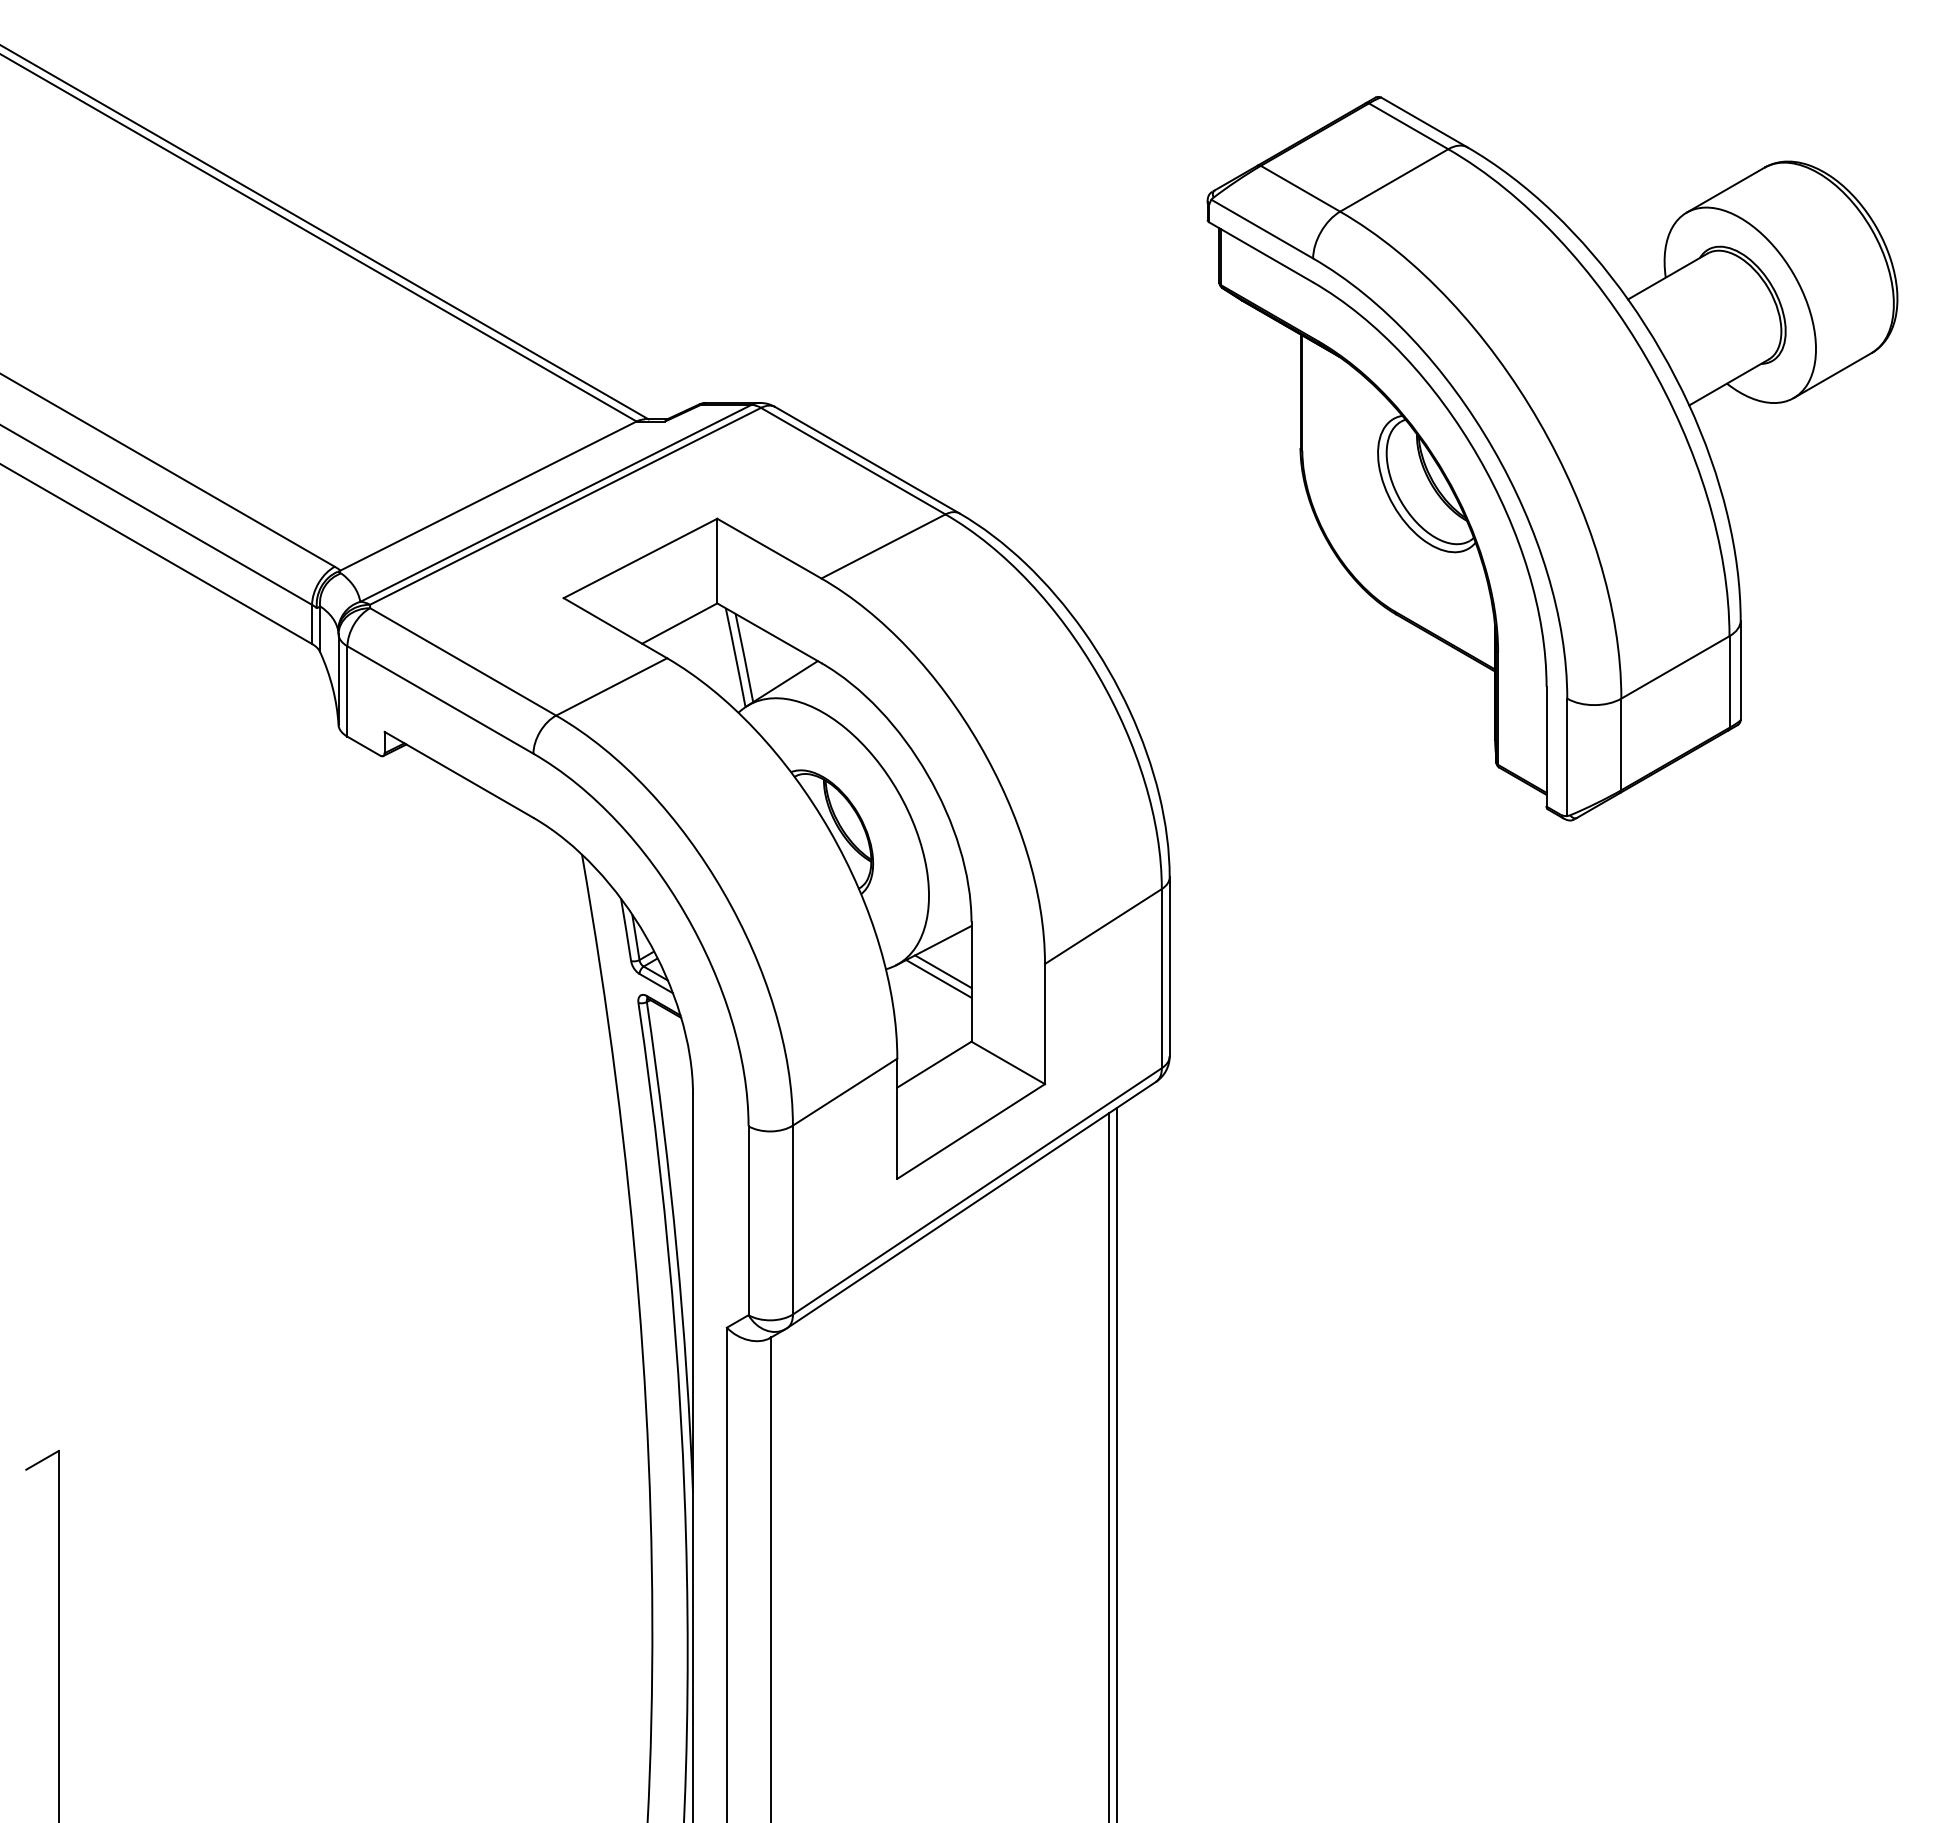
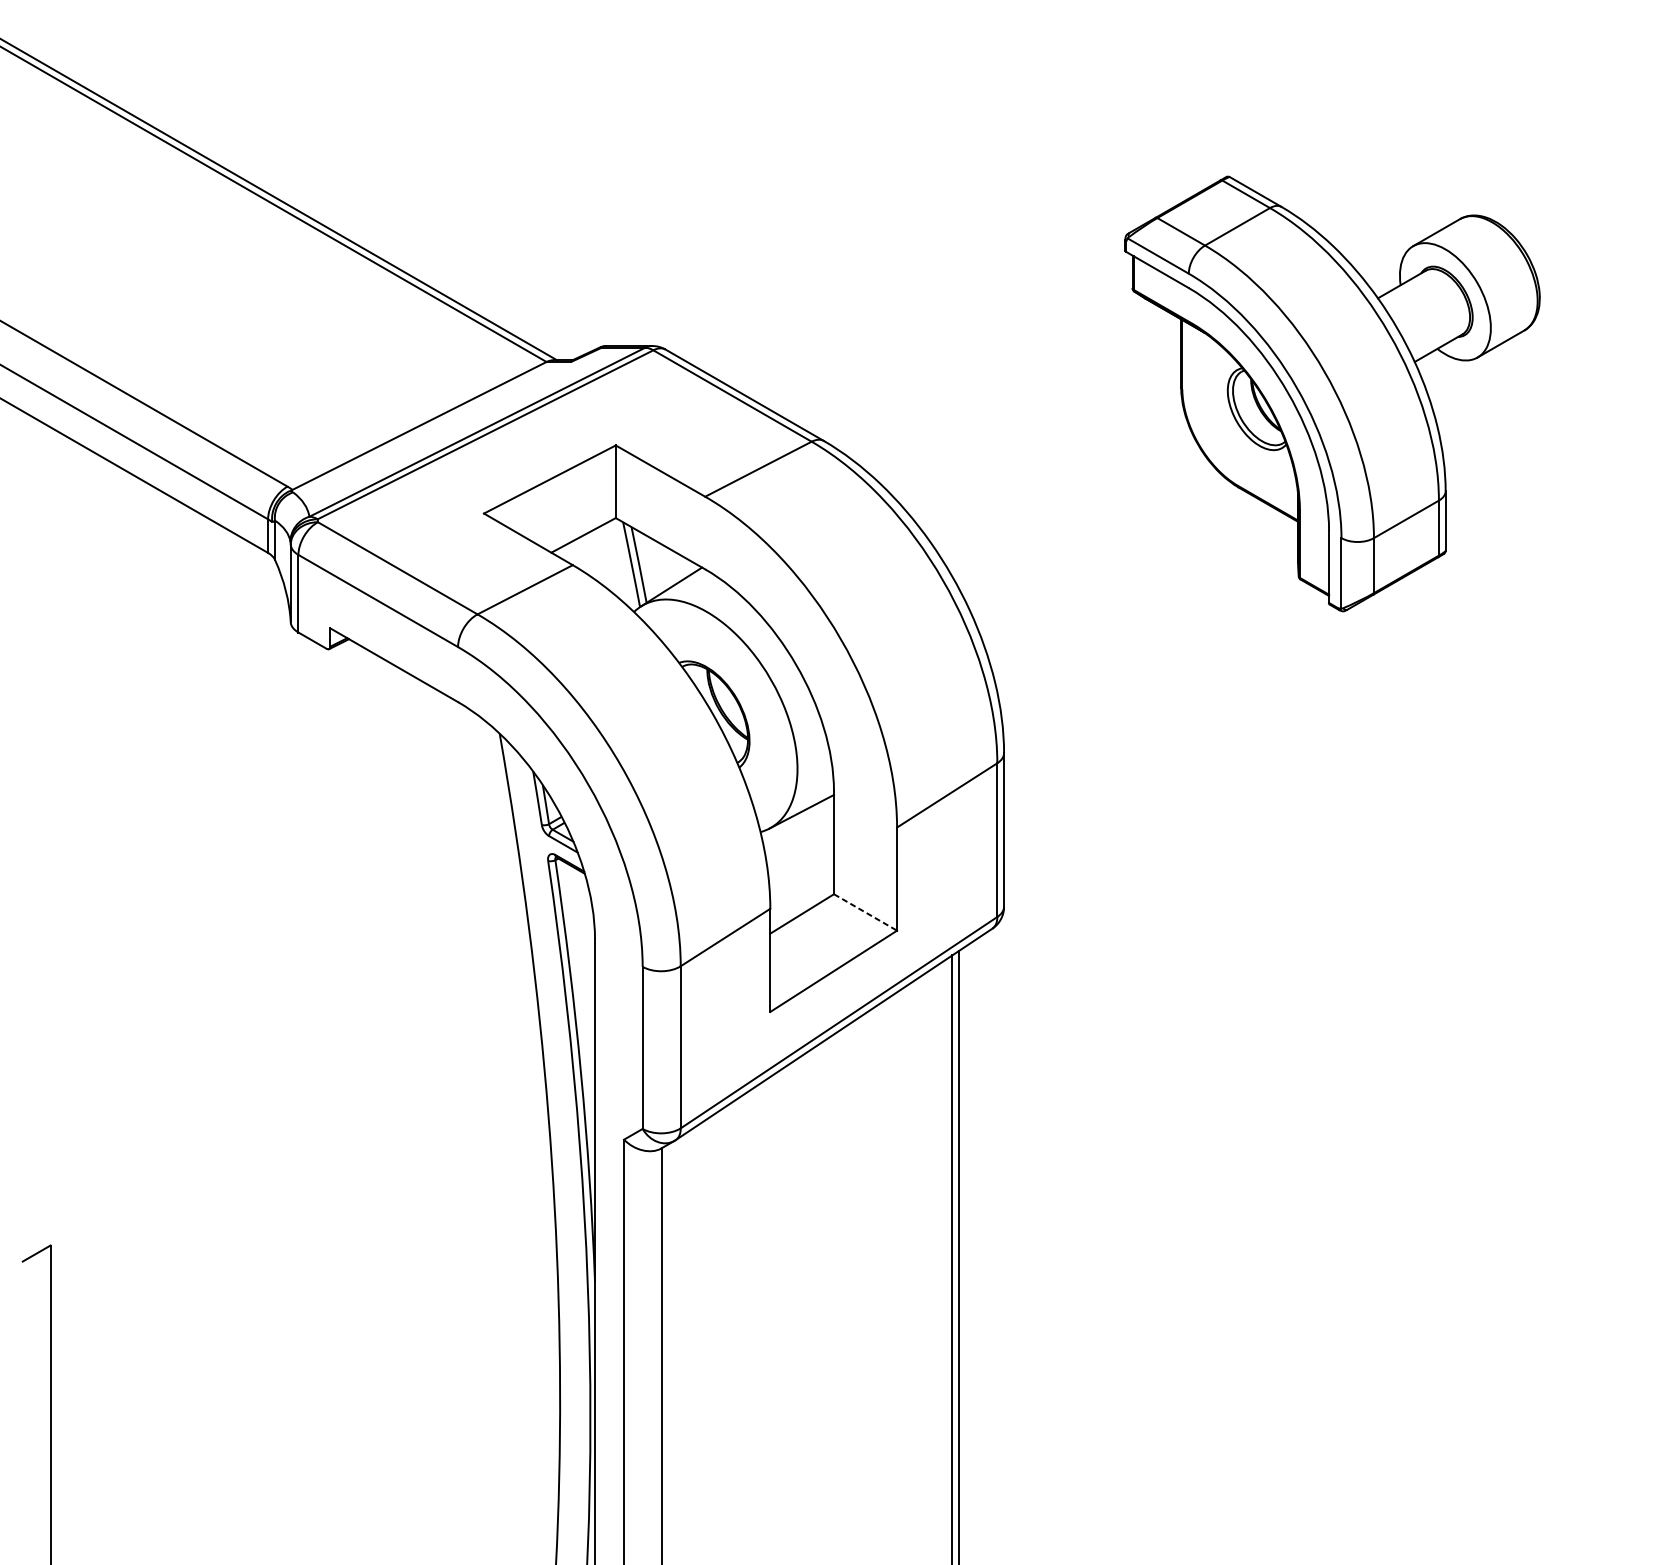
part: (1552, 458) -> (1332, 393), size x0.7
line: (943, 971) -> (809, 833), removed
line: (938, 978) -> (805, 839), removed
line: (1008, 1063) -> (865, 912), solid -> dashed

